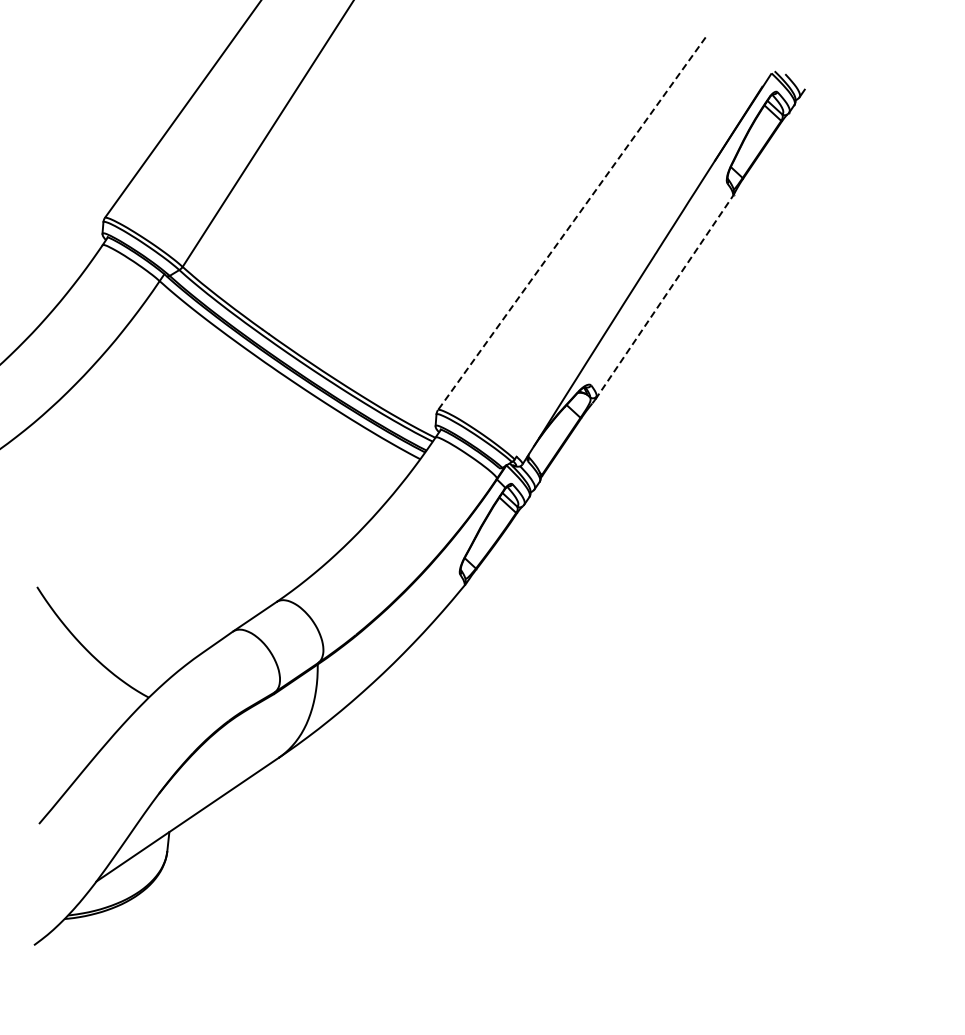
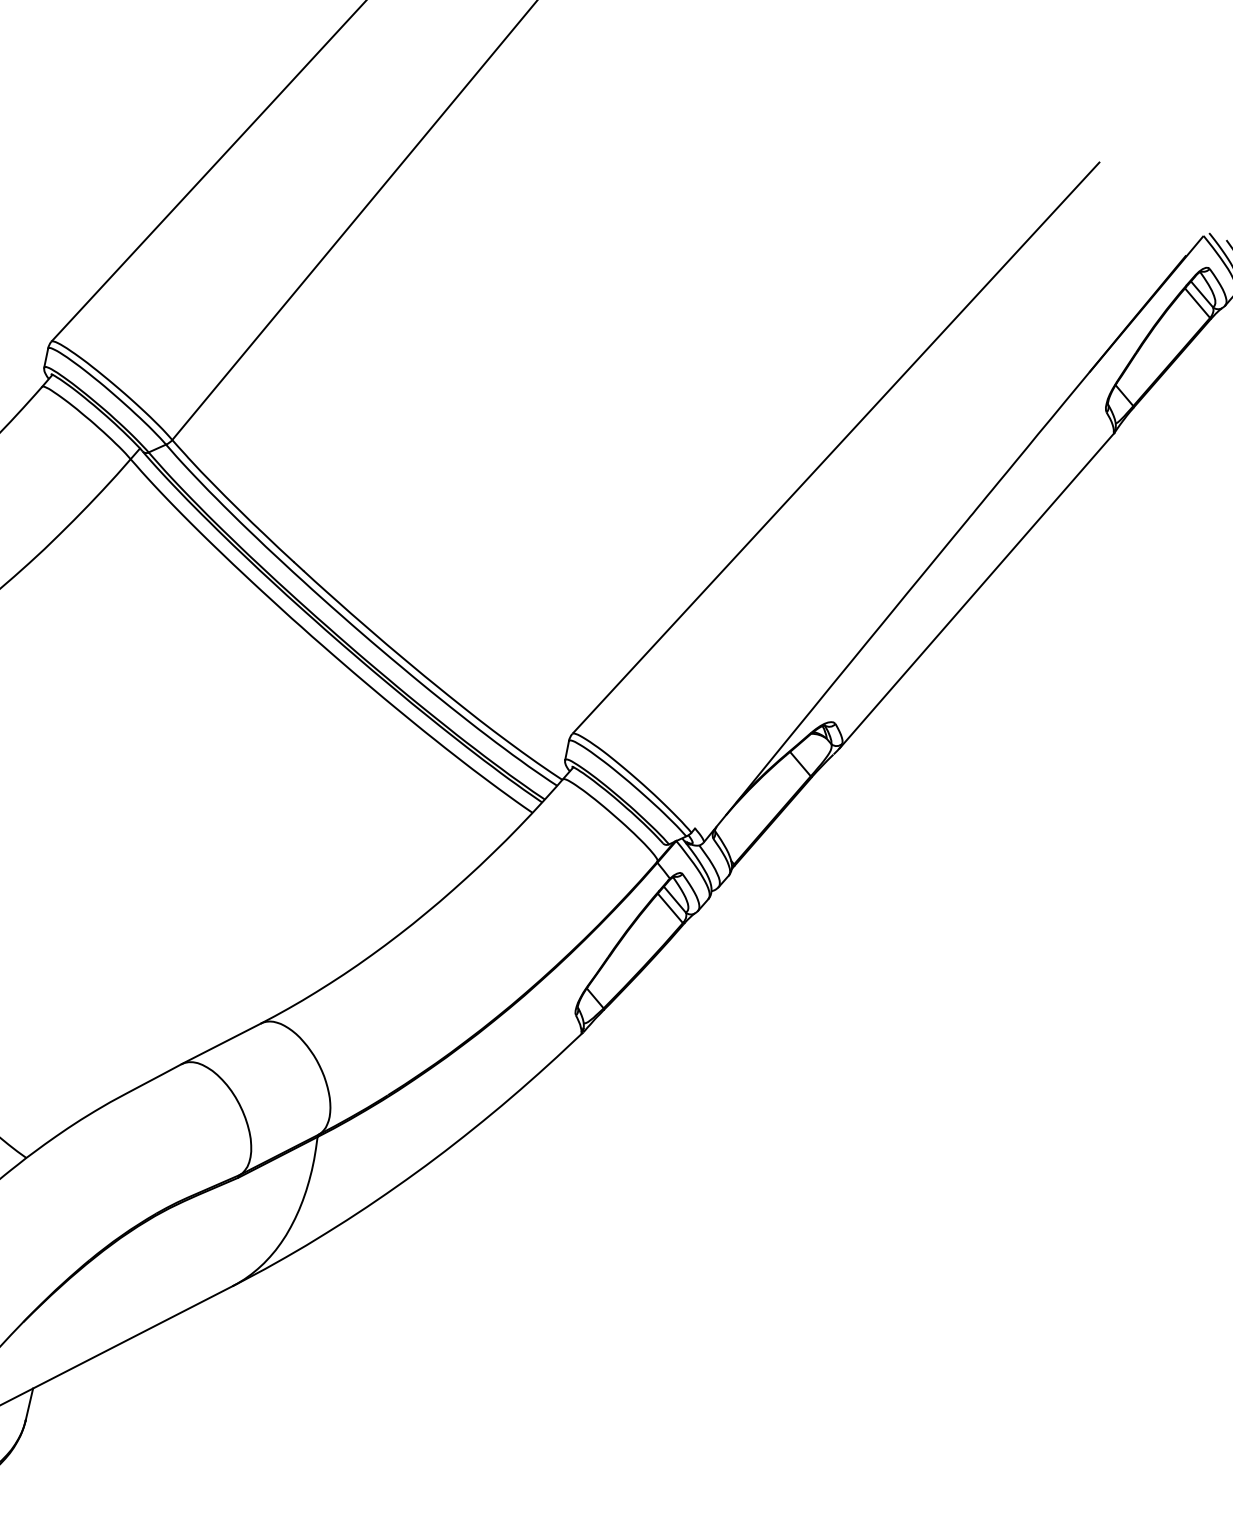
line: (572, 223) -> (837, 447), dashed -> solid
line: (664, 296) -> (977, 589), dashed -> solid

